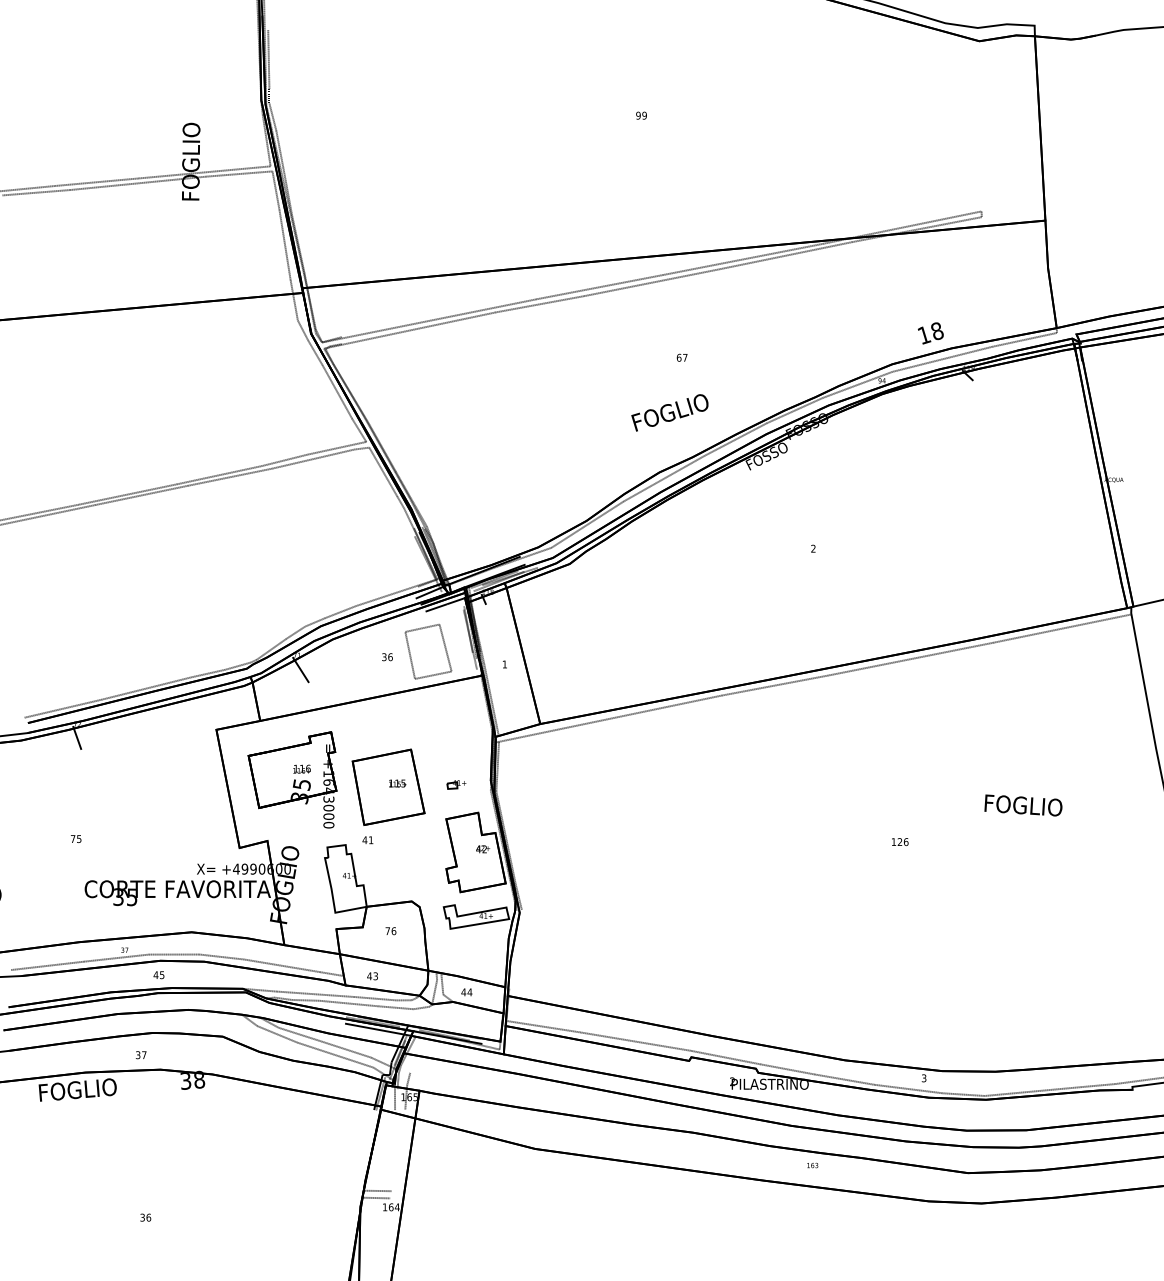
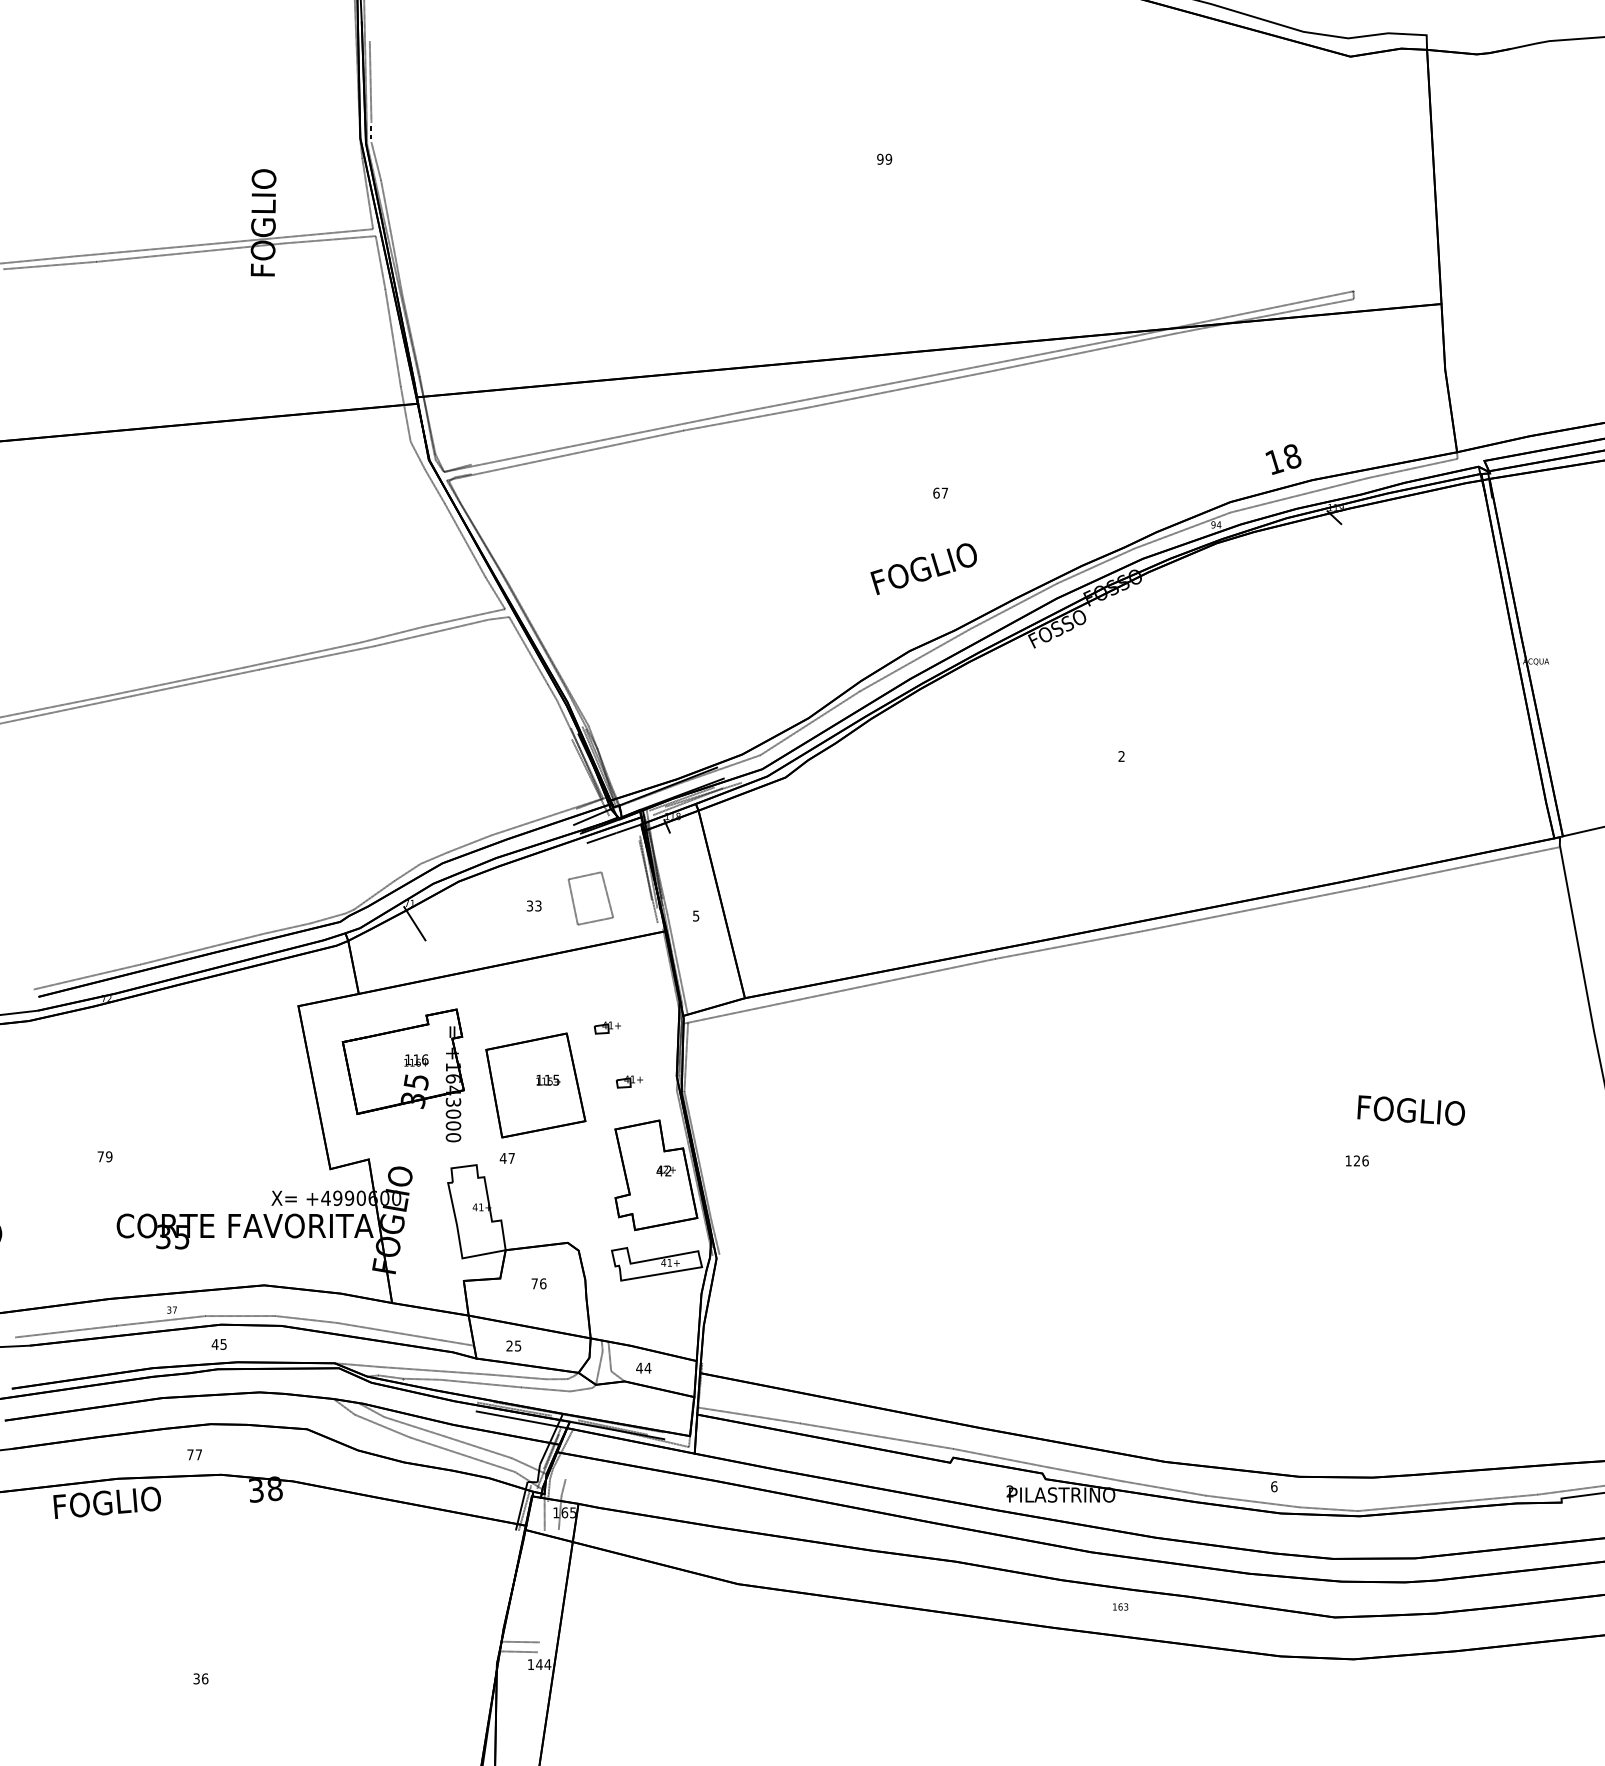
part: (428, 651) -> (590, 898), size x0.7
text: (390, 656) -> (538, 905), 36 -> 33
text: (505, 664) -> (696, 915), 1 -> 5
line: (77, 738) -> (106, 1017), removed
part: (440, 745) -> (607, 1027), added
text: (79, 838) -> (109, 1156), 75 -> 79
text: (370, 840) -> (511, 1158), 41 -> 47
text: (900, 841) -> (1357, 1160), moved
text: (372, 975) -> (513, 1345), 43 -> 25
text: (138, 1054) -> (190, 1454), 37 -> 77
text: (924, 1078) -> (1274, 1486), 3 -> 6
text: (390, 1207) -> (538, 1664), 164 -> 144

